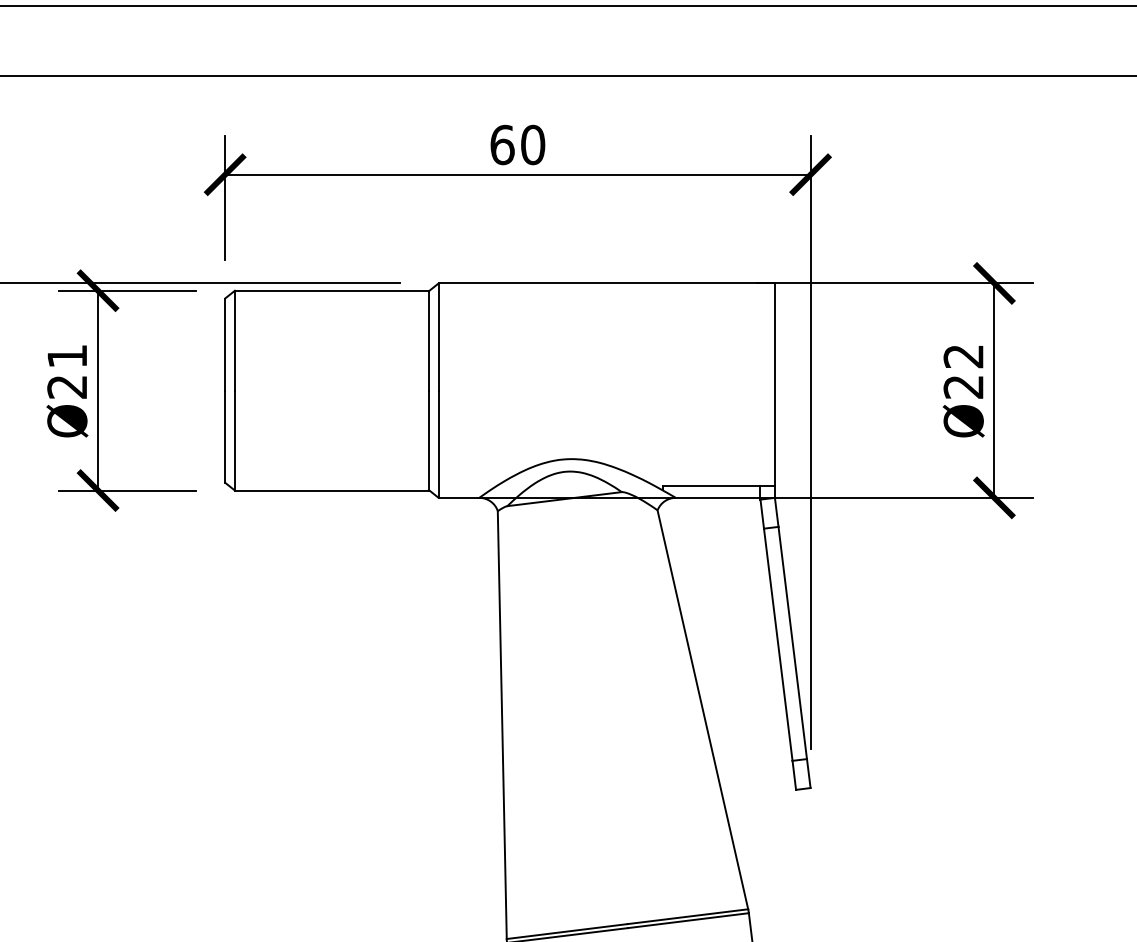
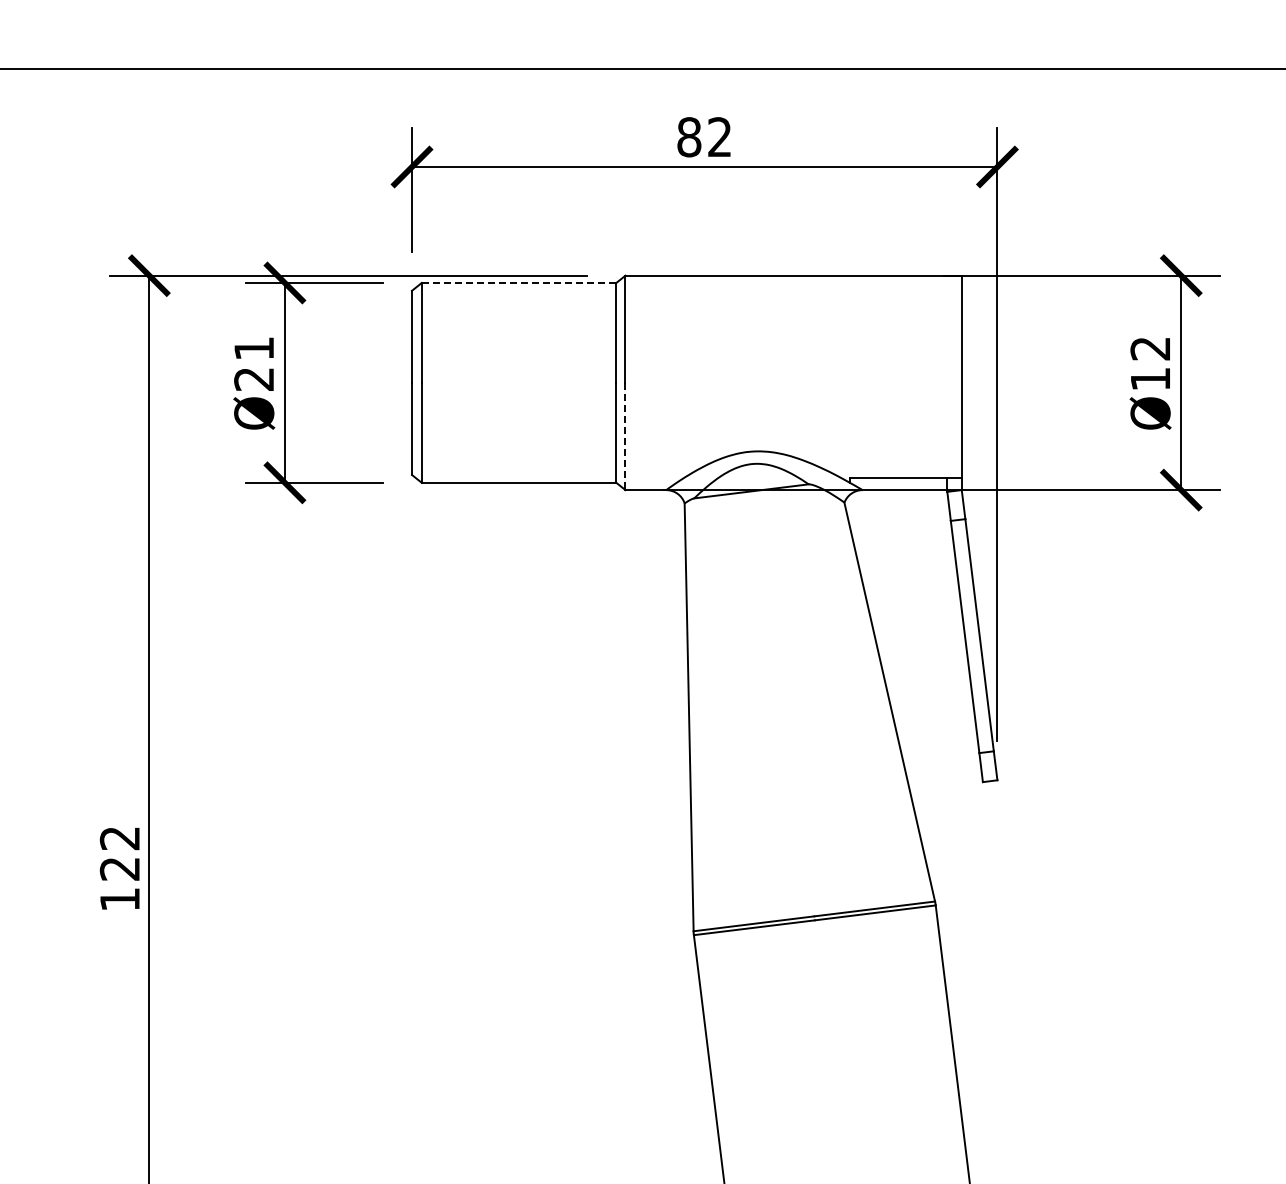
text: (517, 145) -> (704, 137), 60 -> 82
line: (331, 290) -> (518, 282), solid -> dashed
text: (962, 387) -> (1149, 379), Ø22 -> Ø12
line: (438, 444) -> (625, 436), solid -> dashed

